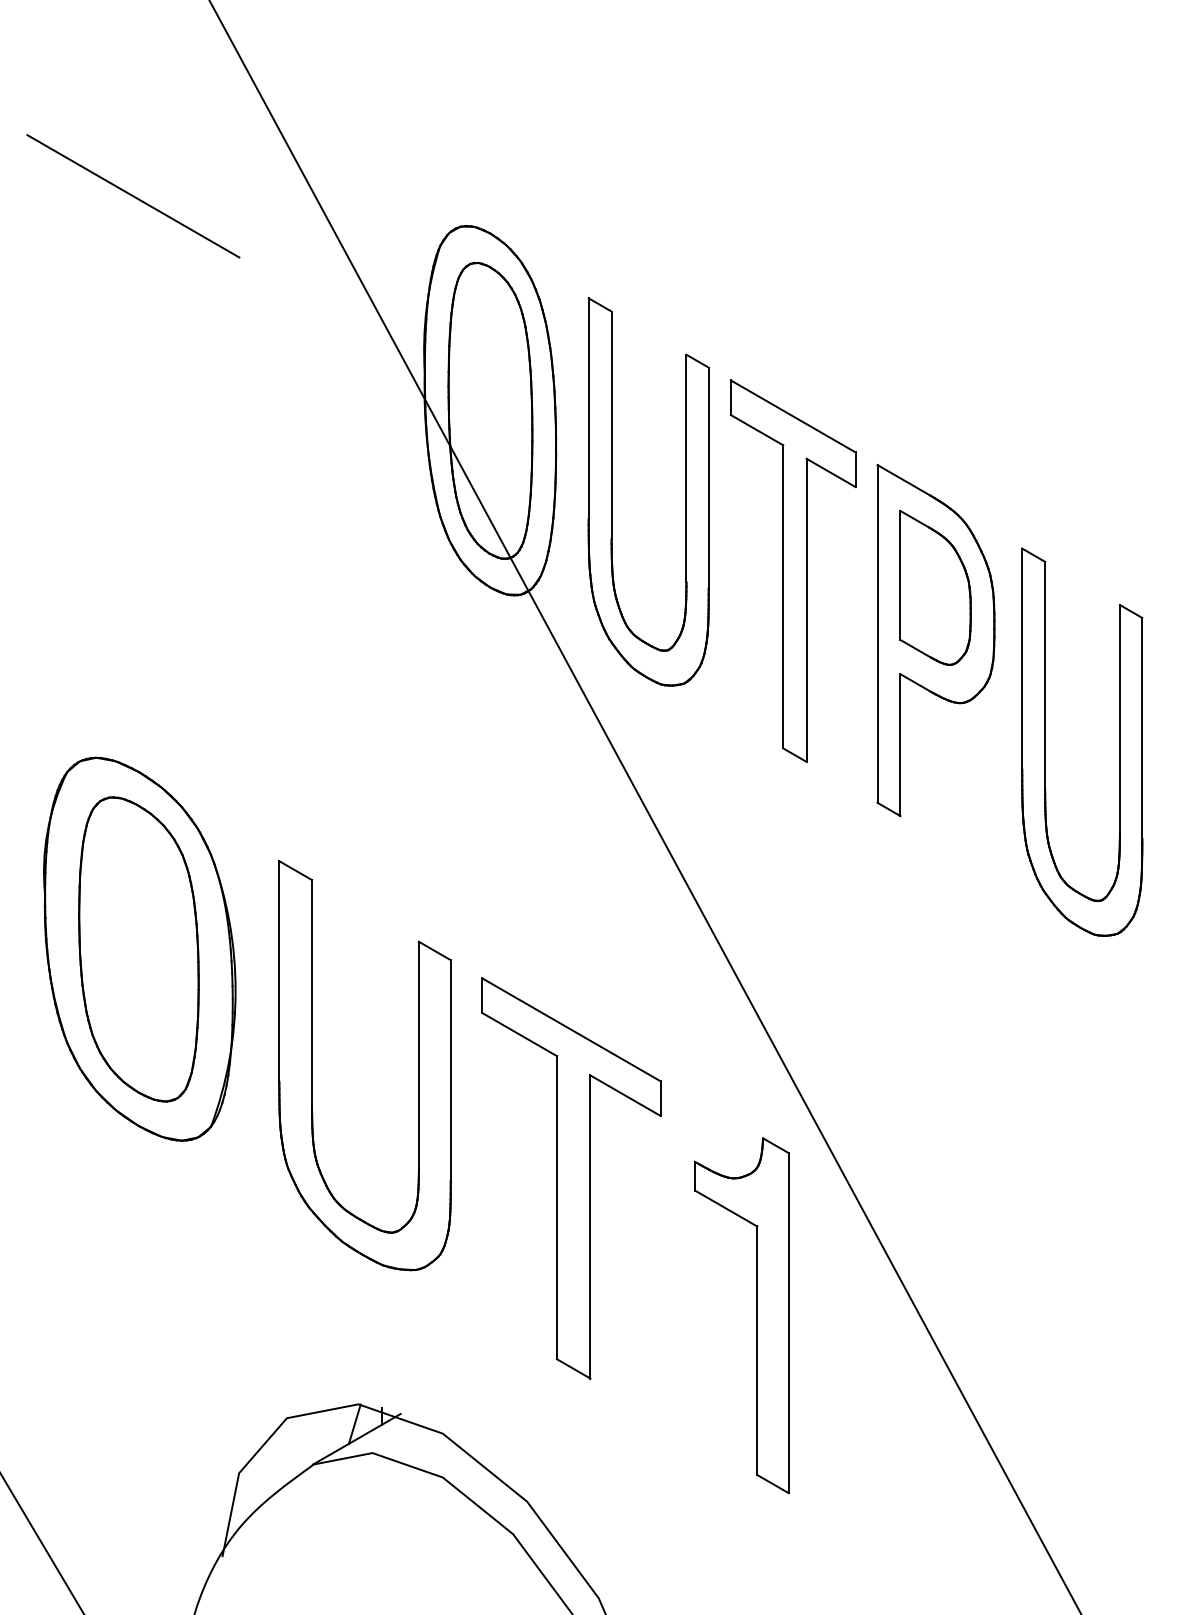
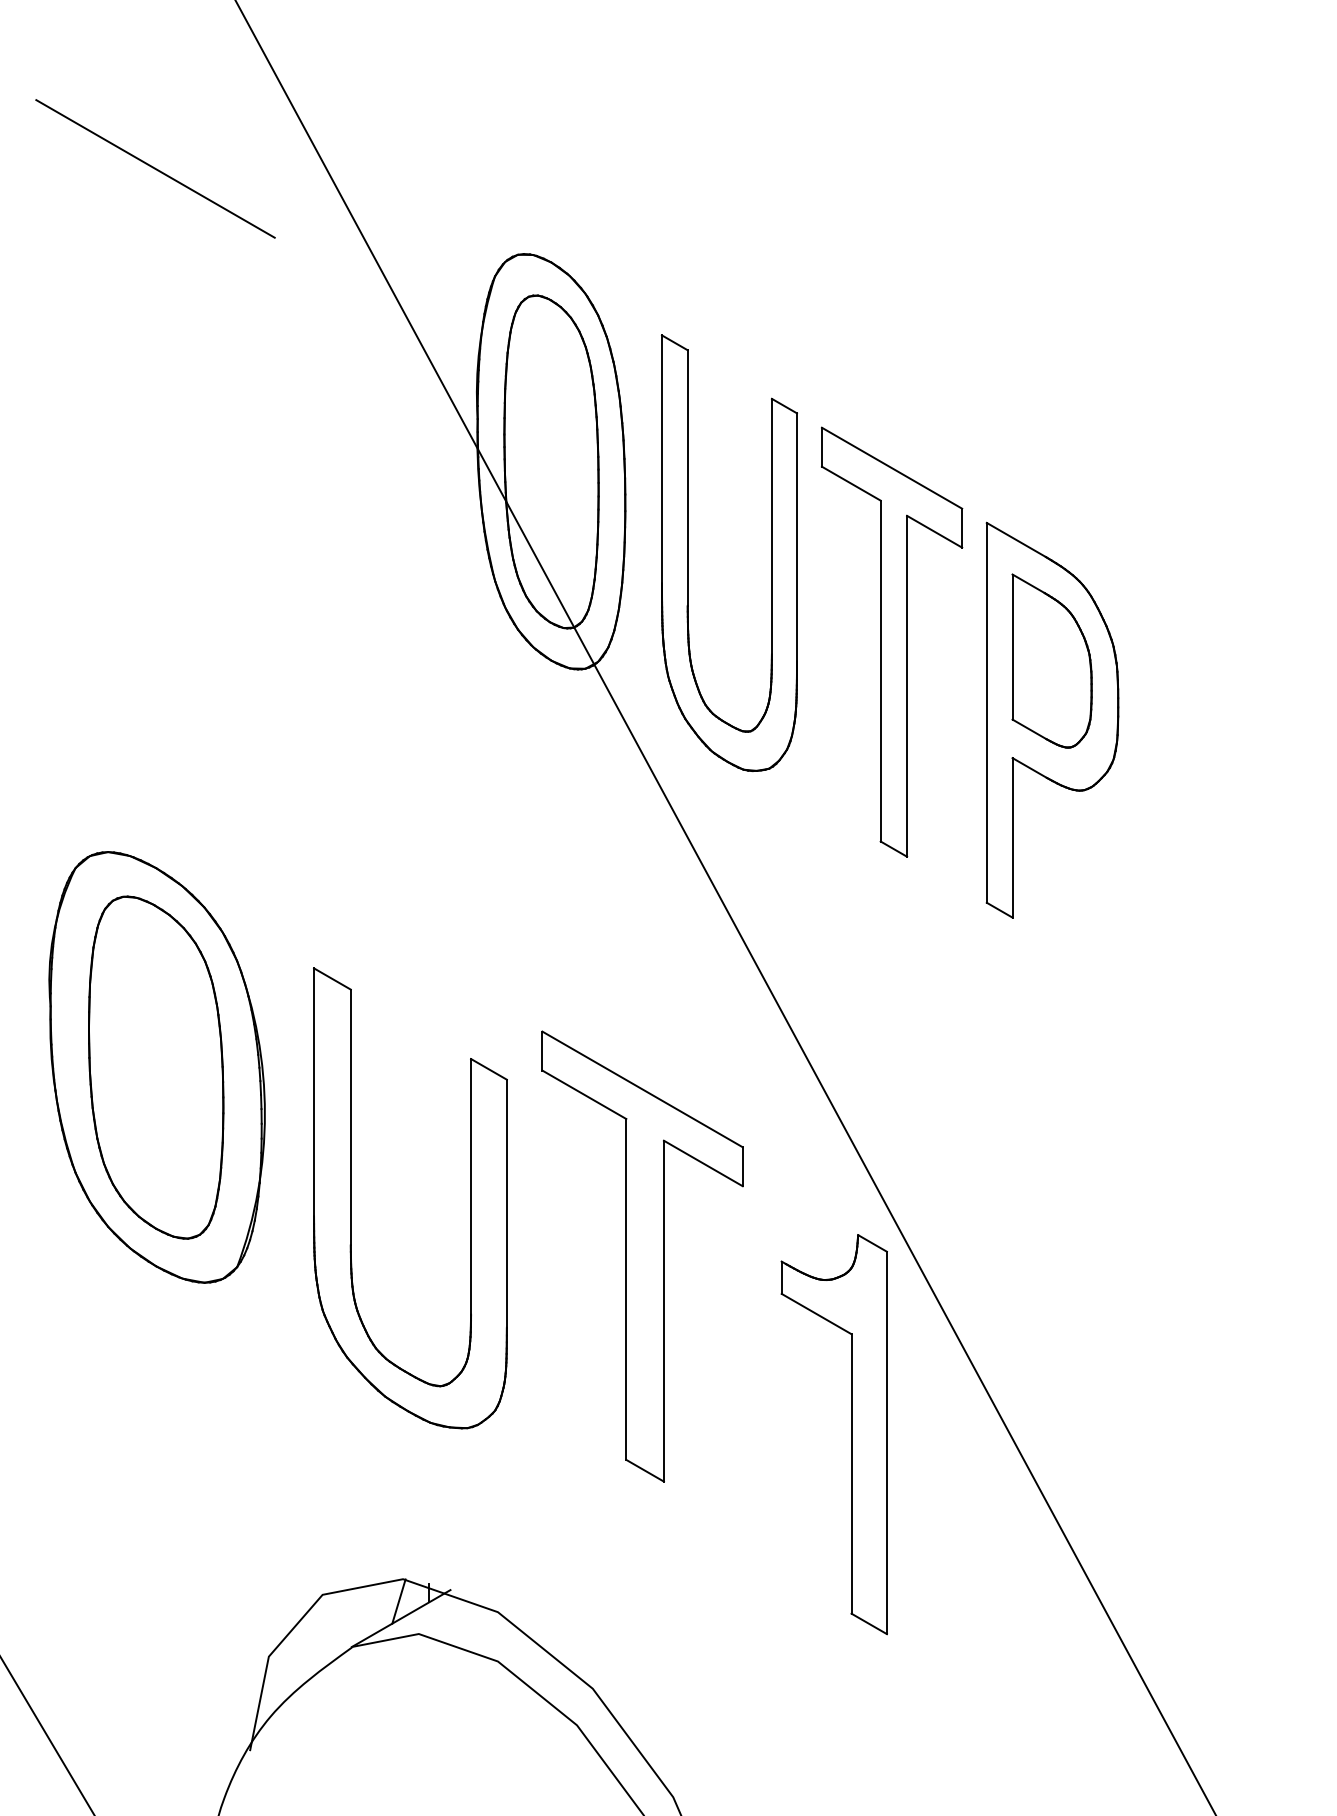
line: (133, 196) -> (155, 169), moved
part: (1045, 741) -> (1175, 833), removed
part: (571, 1178) -> (642, 1256), moved
part: (756, 1315) -> (850, 1434), moved

